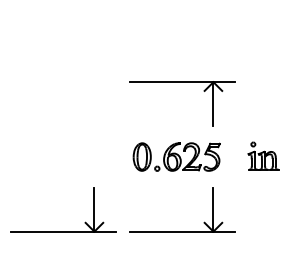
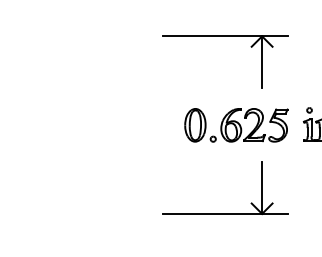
part: (176, 156) -> (236, 124), moved
part: (63, 231) -> (84, 213), removed

